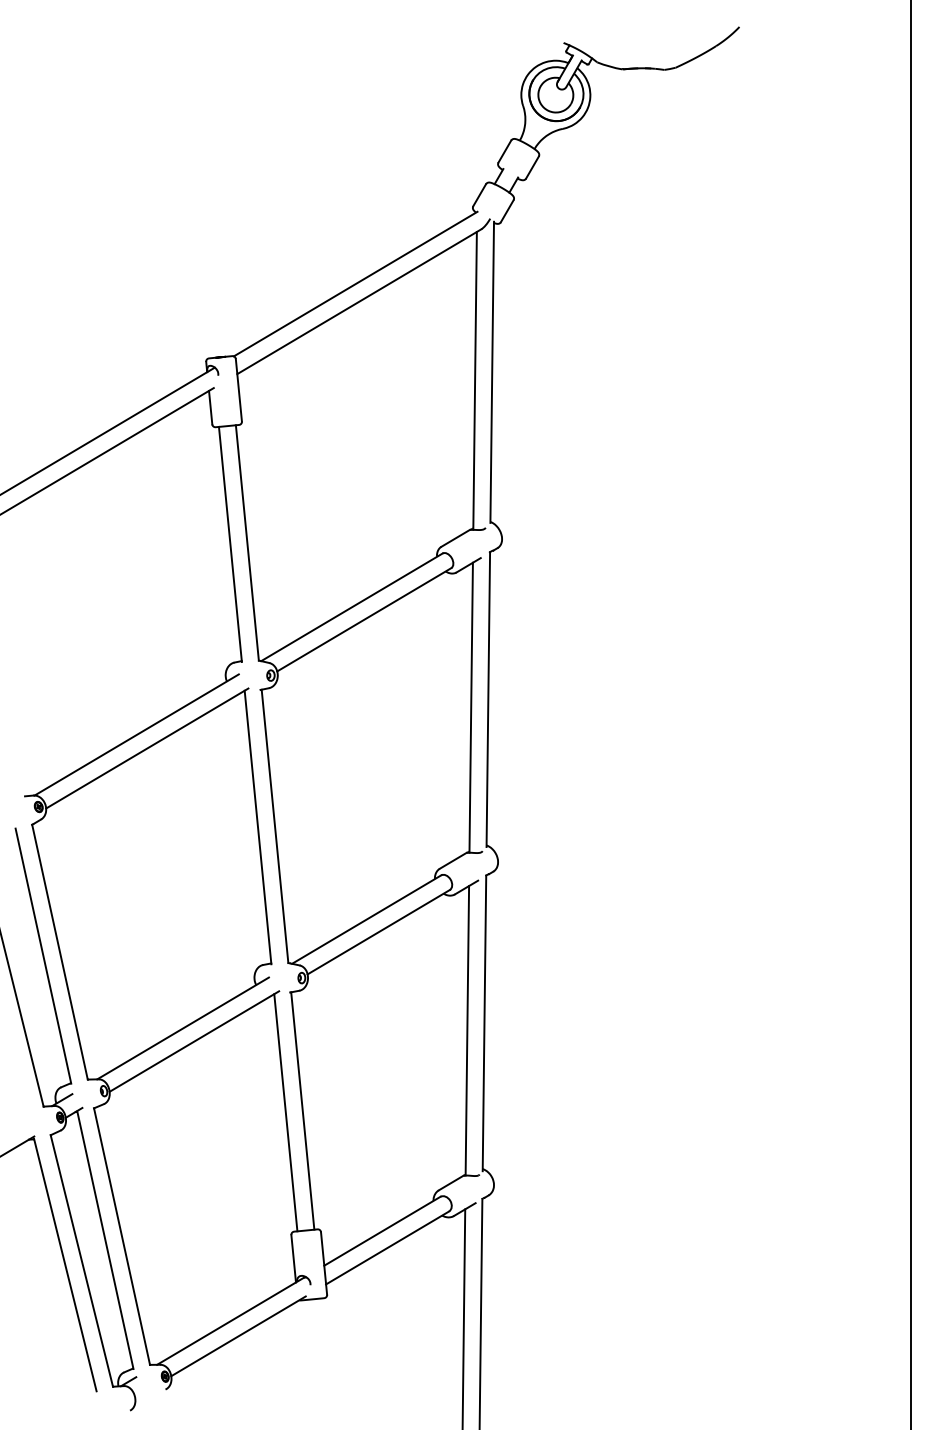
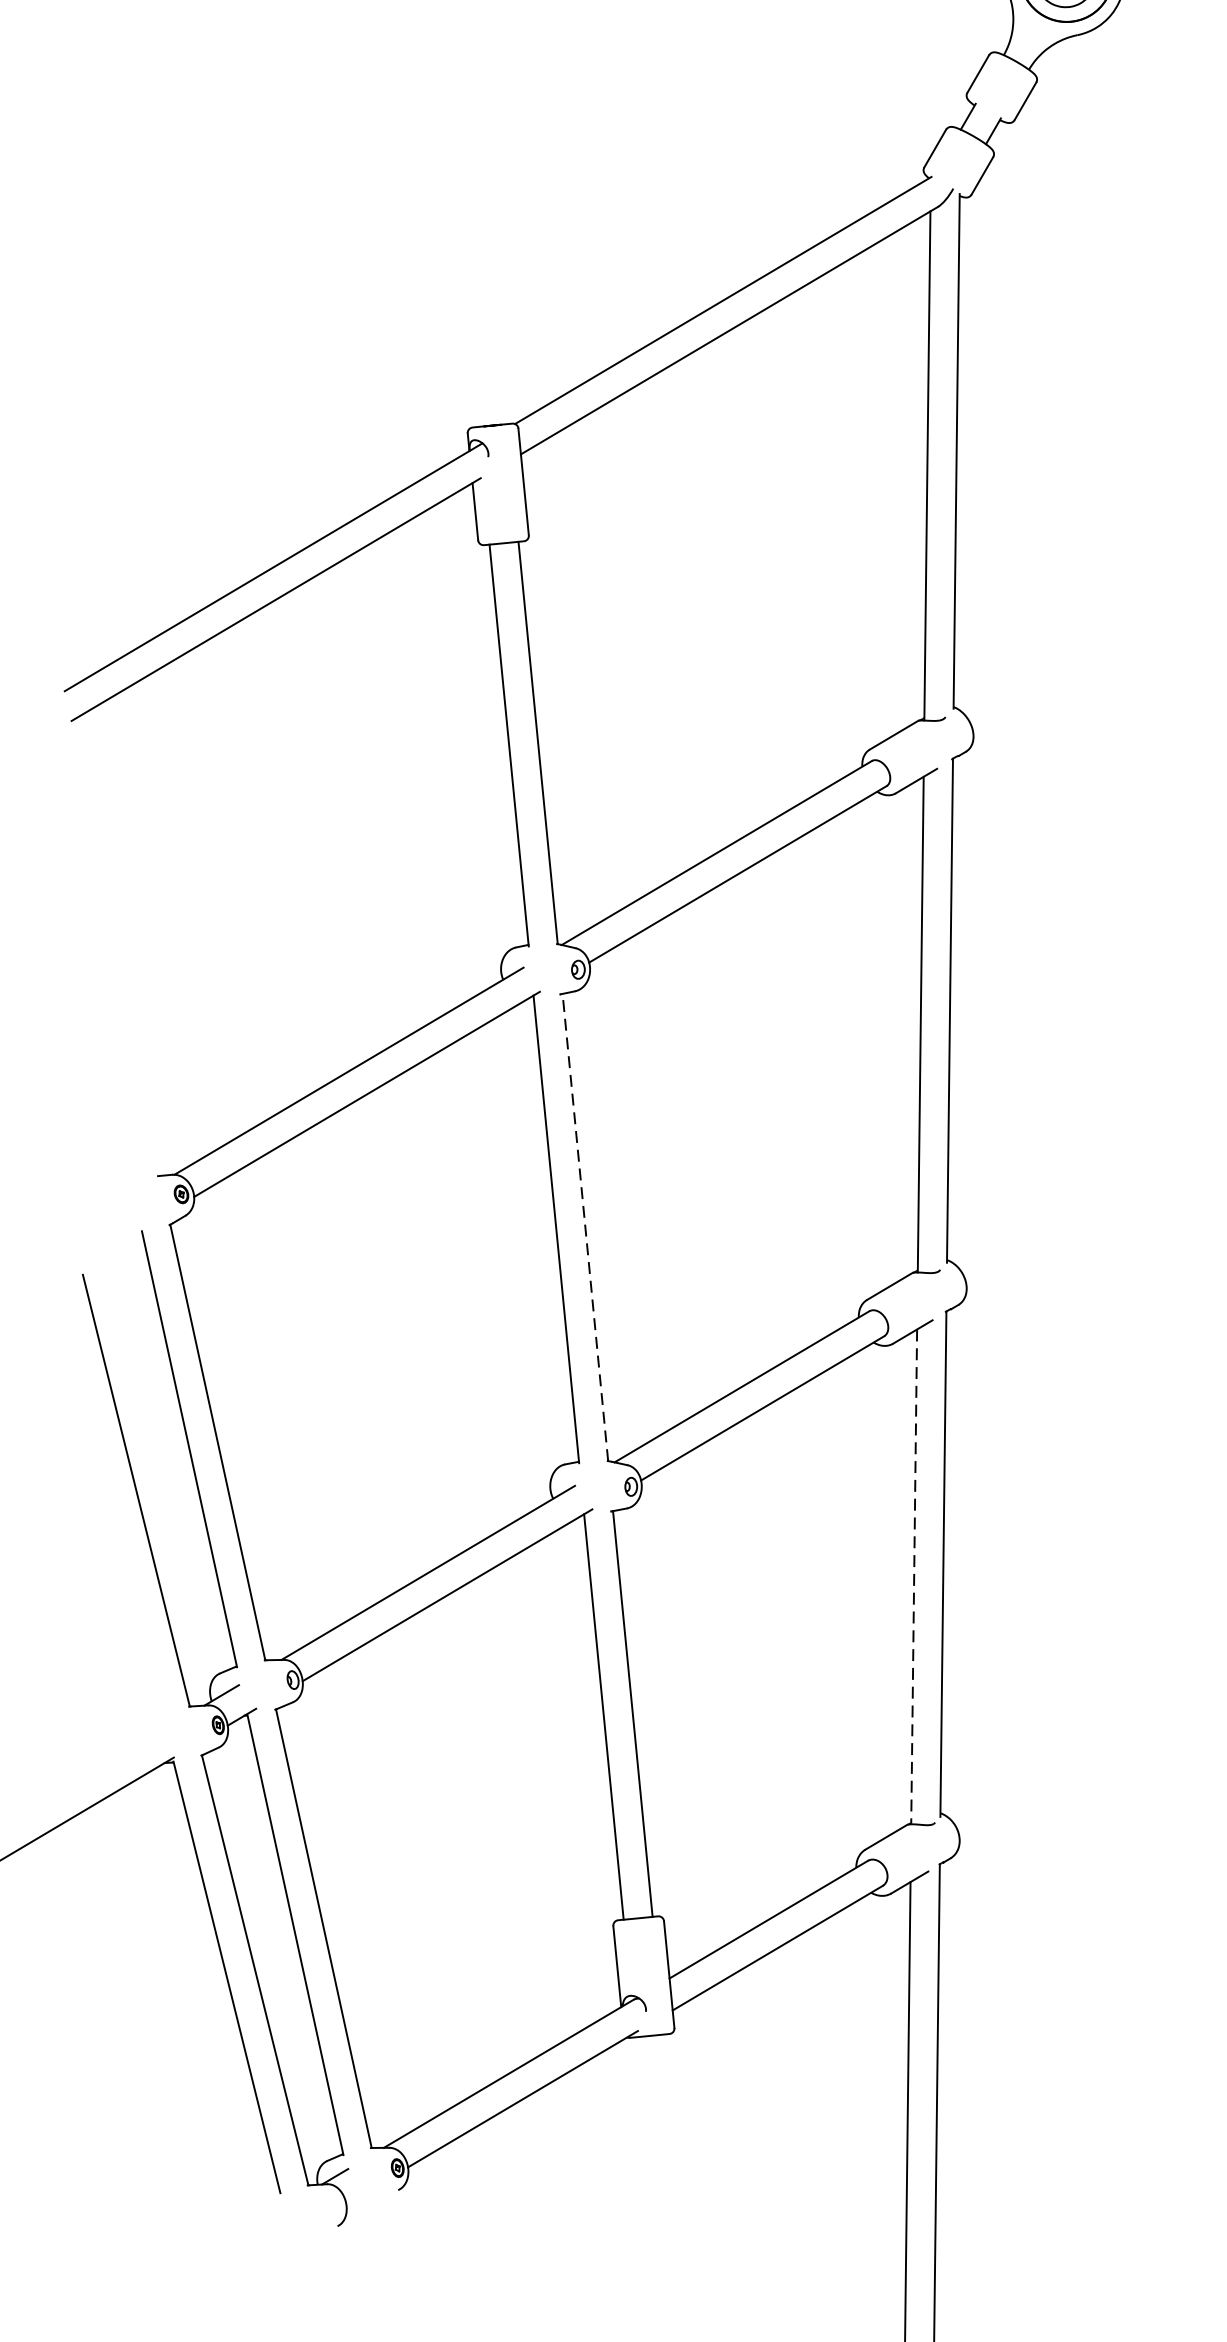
line: (274, 825) -> (584, 1225), solid -> dashed
line: (467, 1030) -> (914, 1576), solid -> dashed

